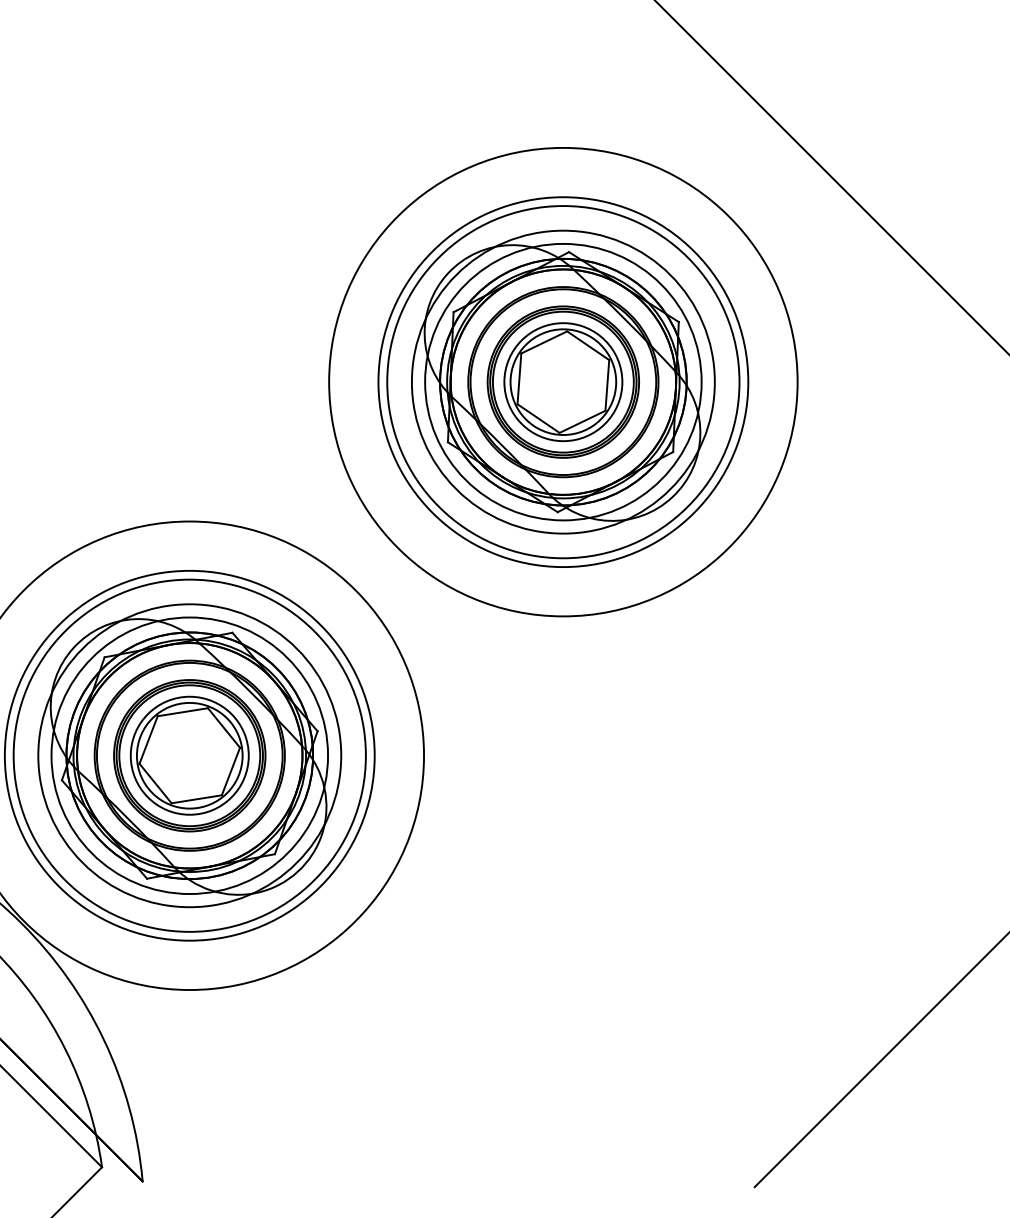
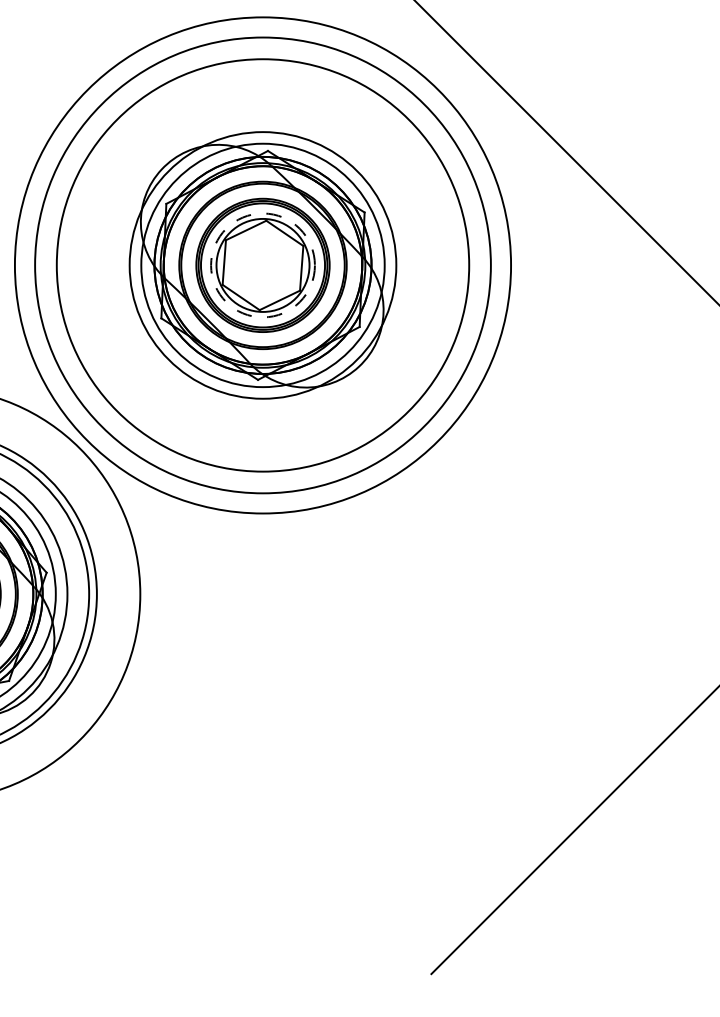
circle: (563, 382) -> (263, 265), size x1.4
circle: (563, 382) -> (263, 265), size x1.6
circle: (563, 382) -> (263, 265), solid -> dashed

